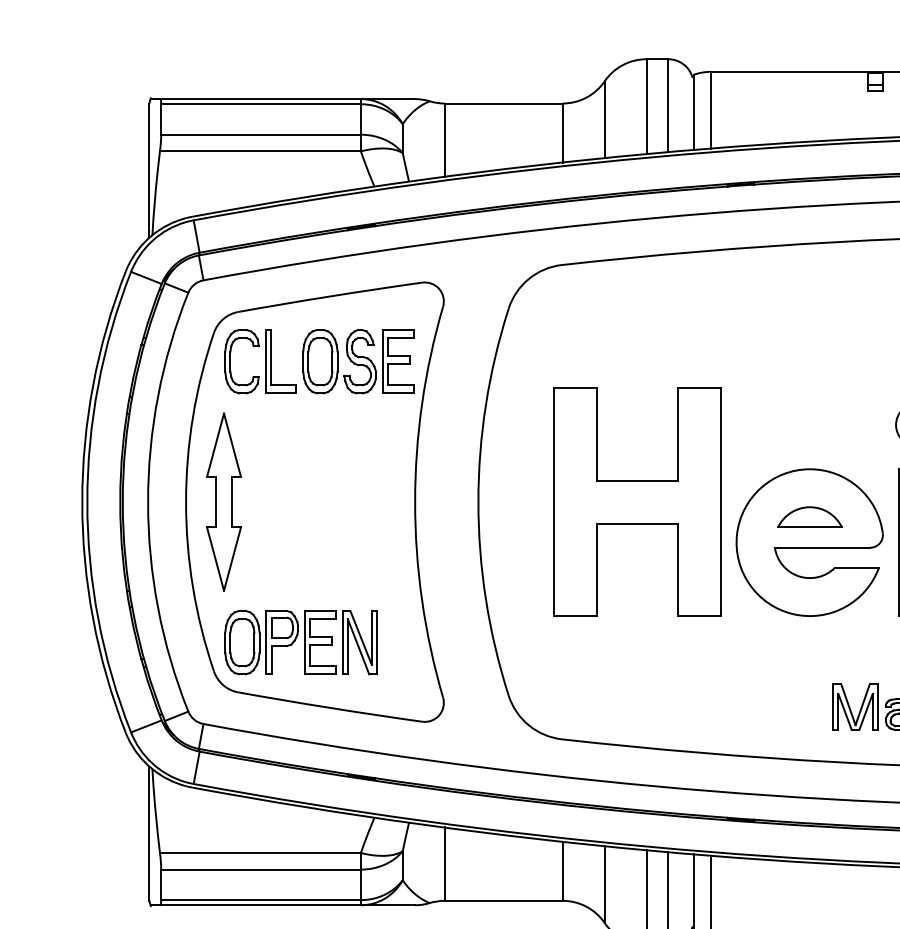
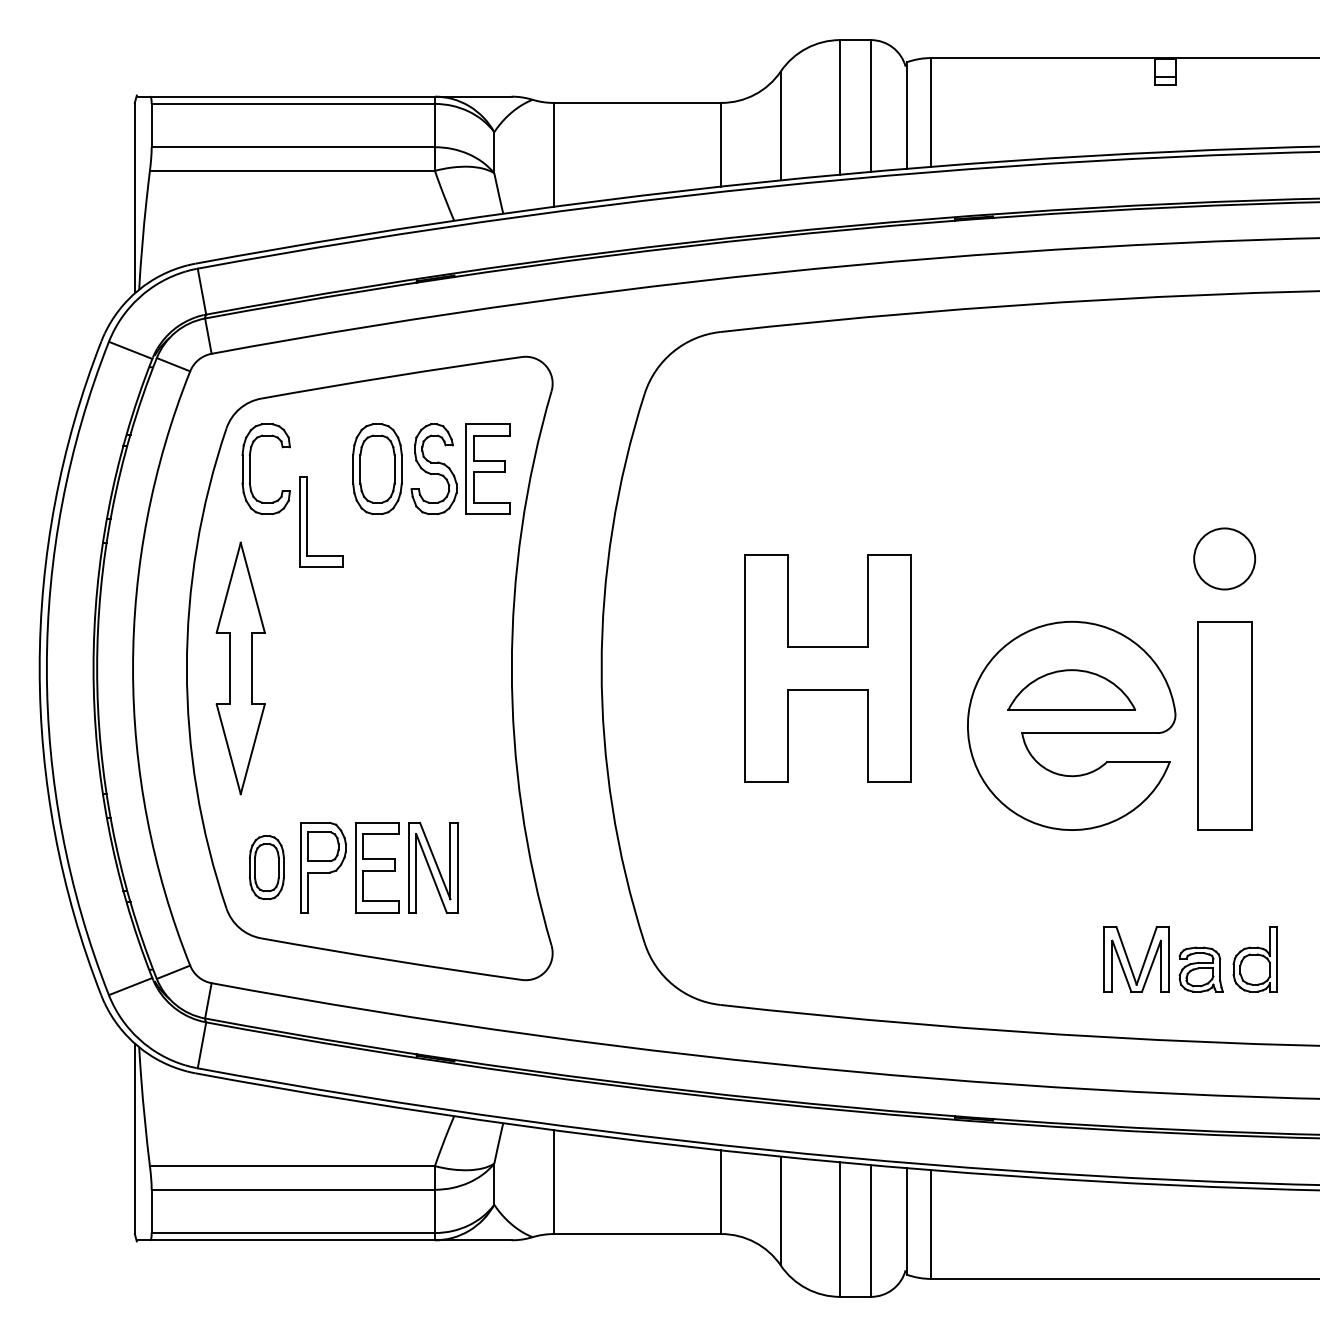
part: (271, 361) -> (307, 521), moved
part: (637, 502) -> (827, 668), size x0.7
part: (810, 516) -> (1072, 689), size x1.4
part: (242, 642) -> (266, 867), size x0.7

